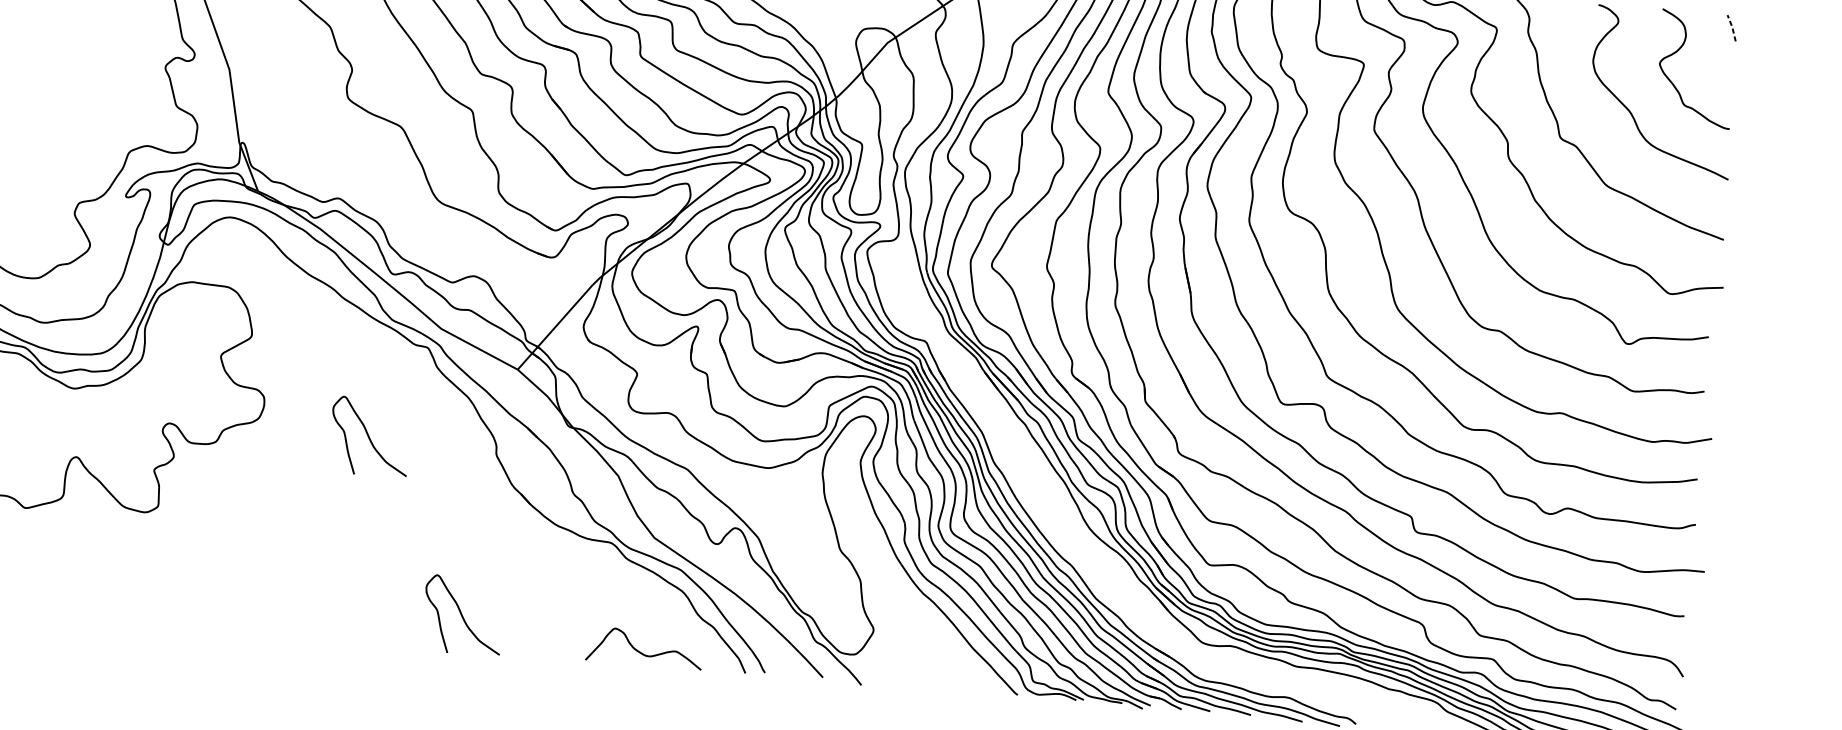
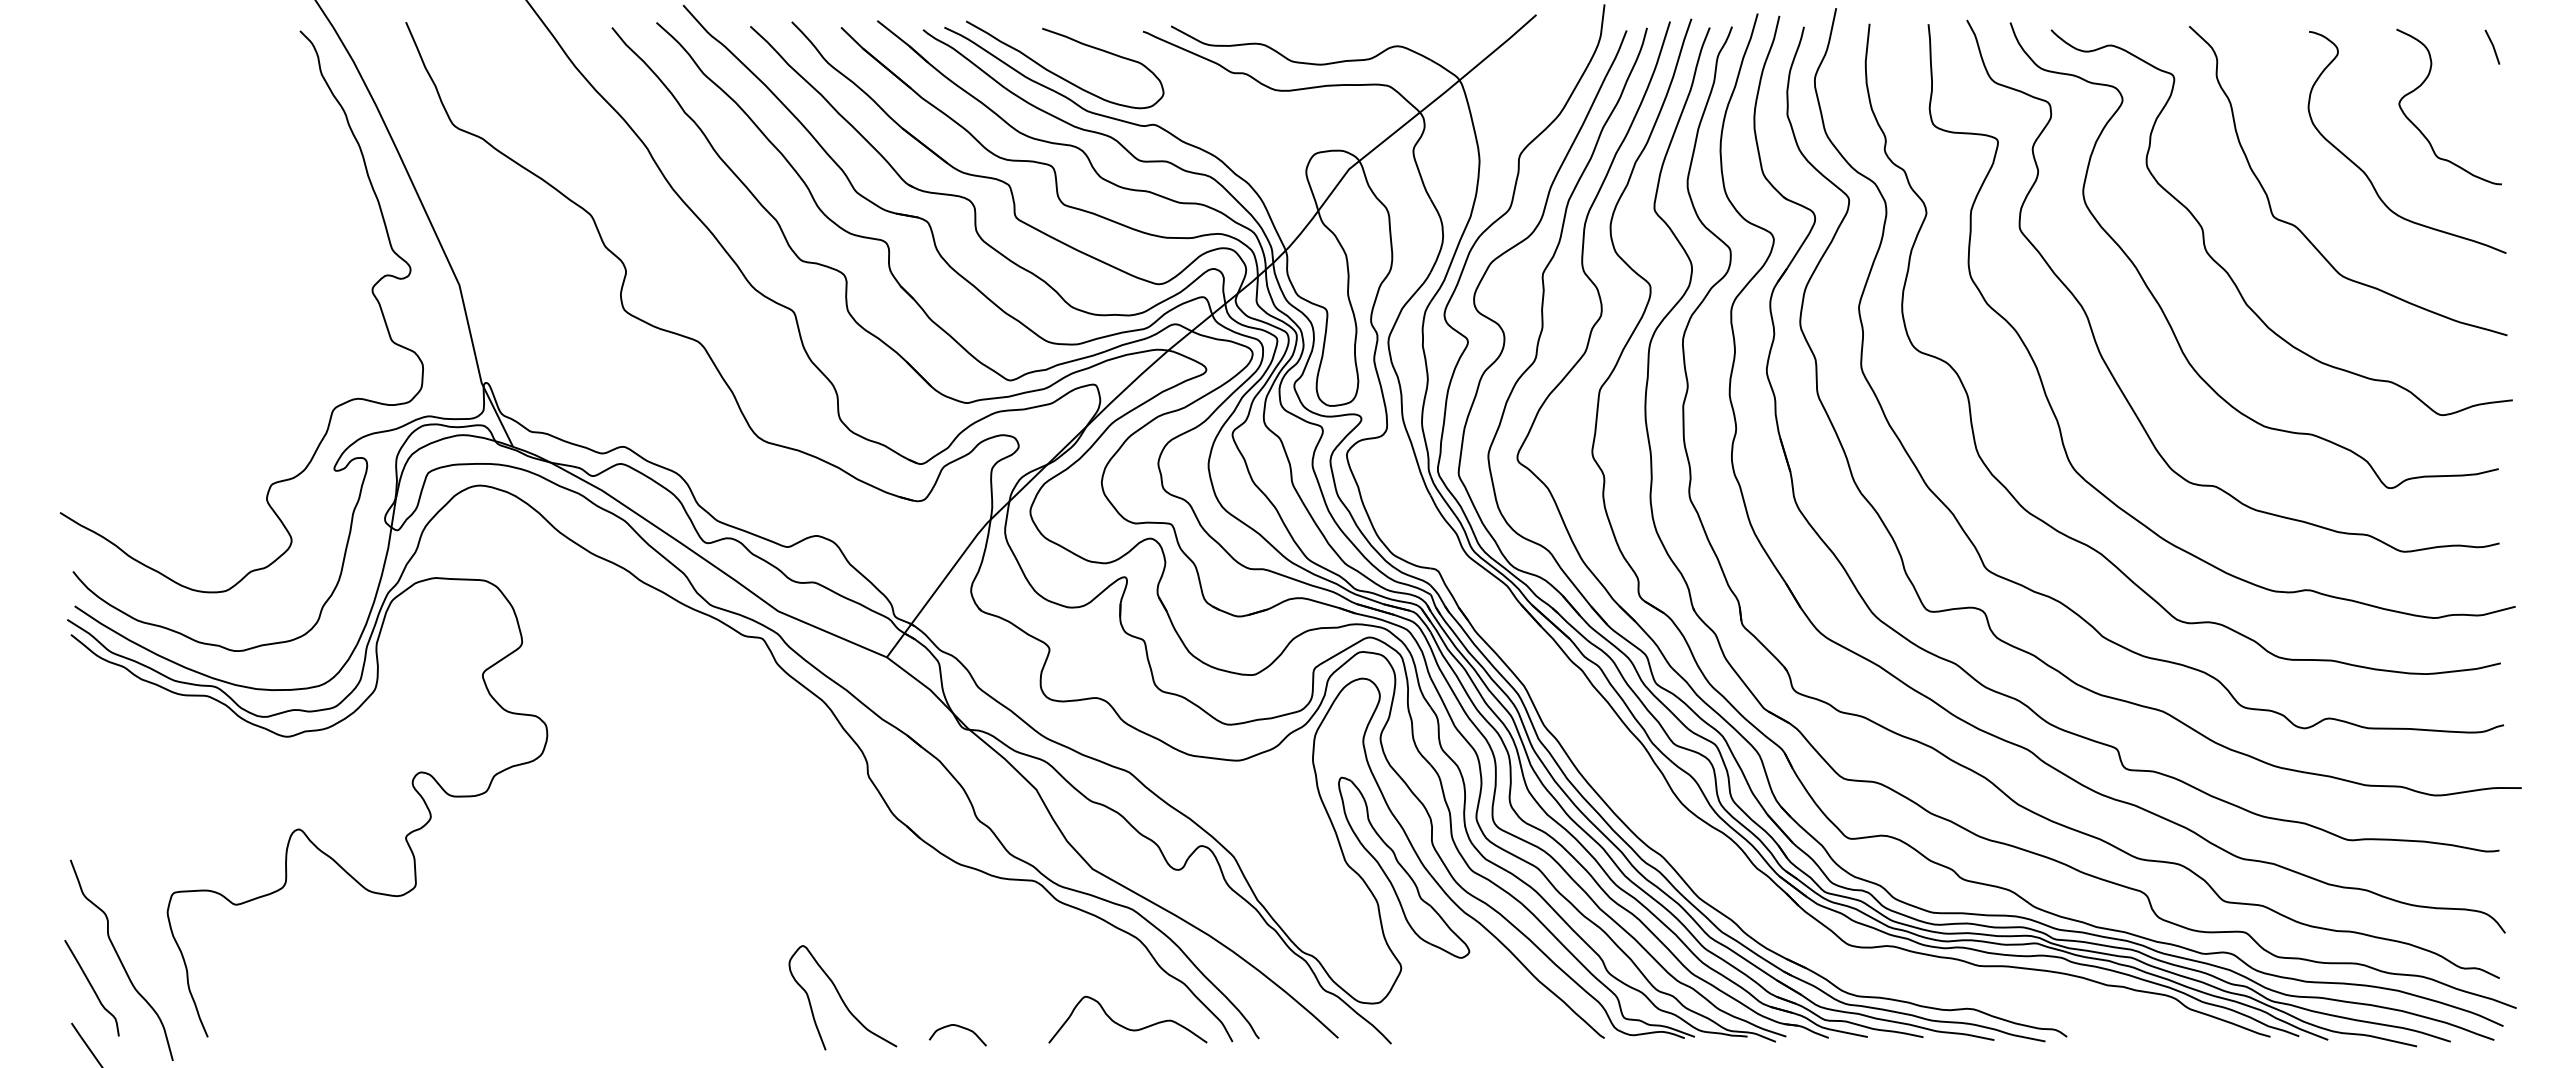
line: (1732, 27) -> (2493, 46), dashed -> solid
curve: (369, 436) -> (693, 766), removed
part: (882, 557) -> (1404, 867), added
curve: (548, 645) -> (961, 1028), added
curve: (641, 652) -> (1124, 1026), moved

